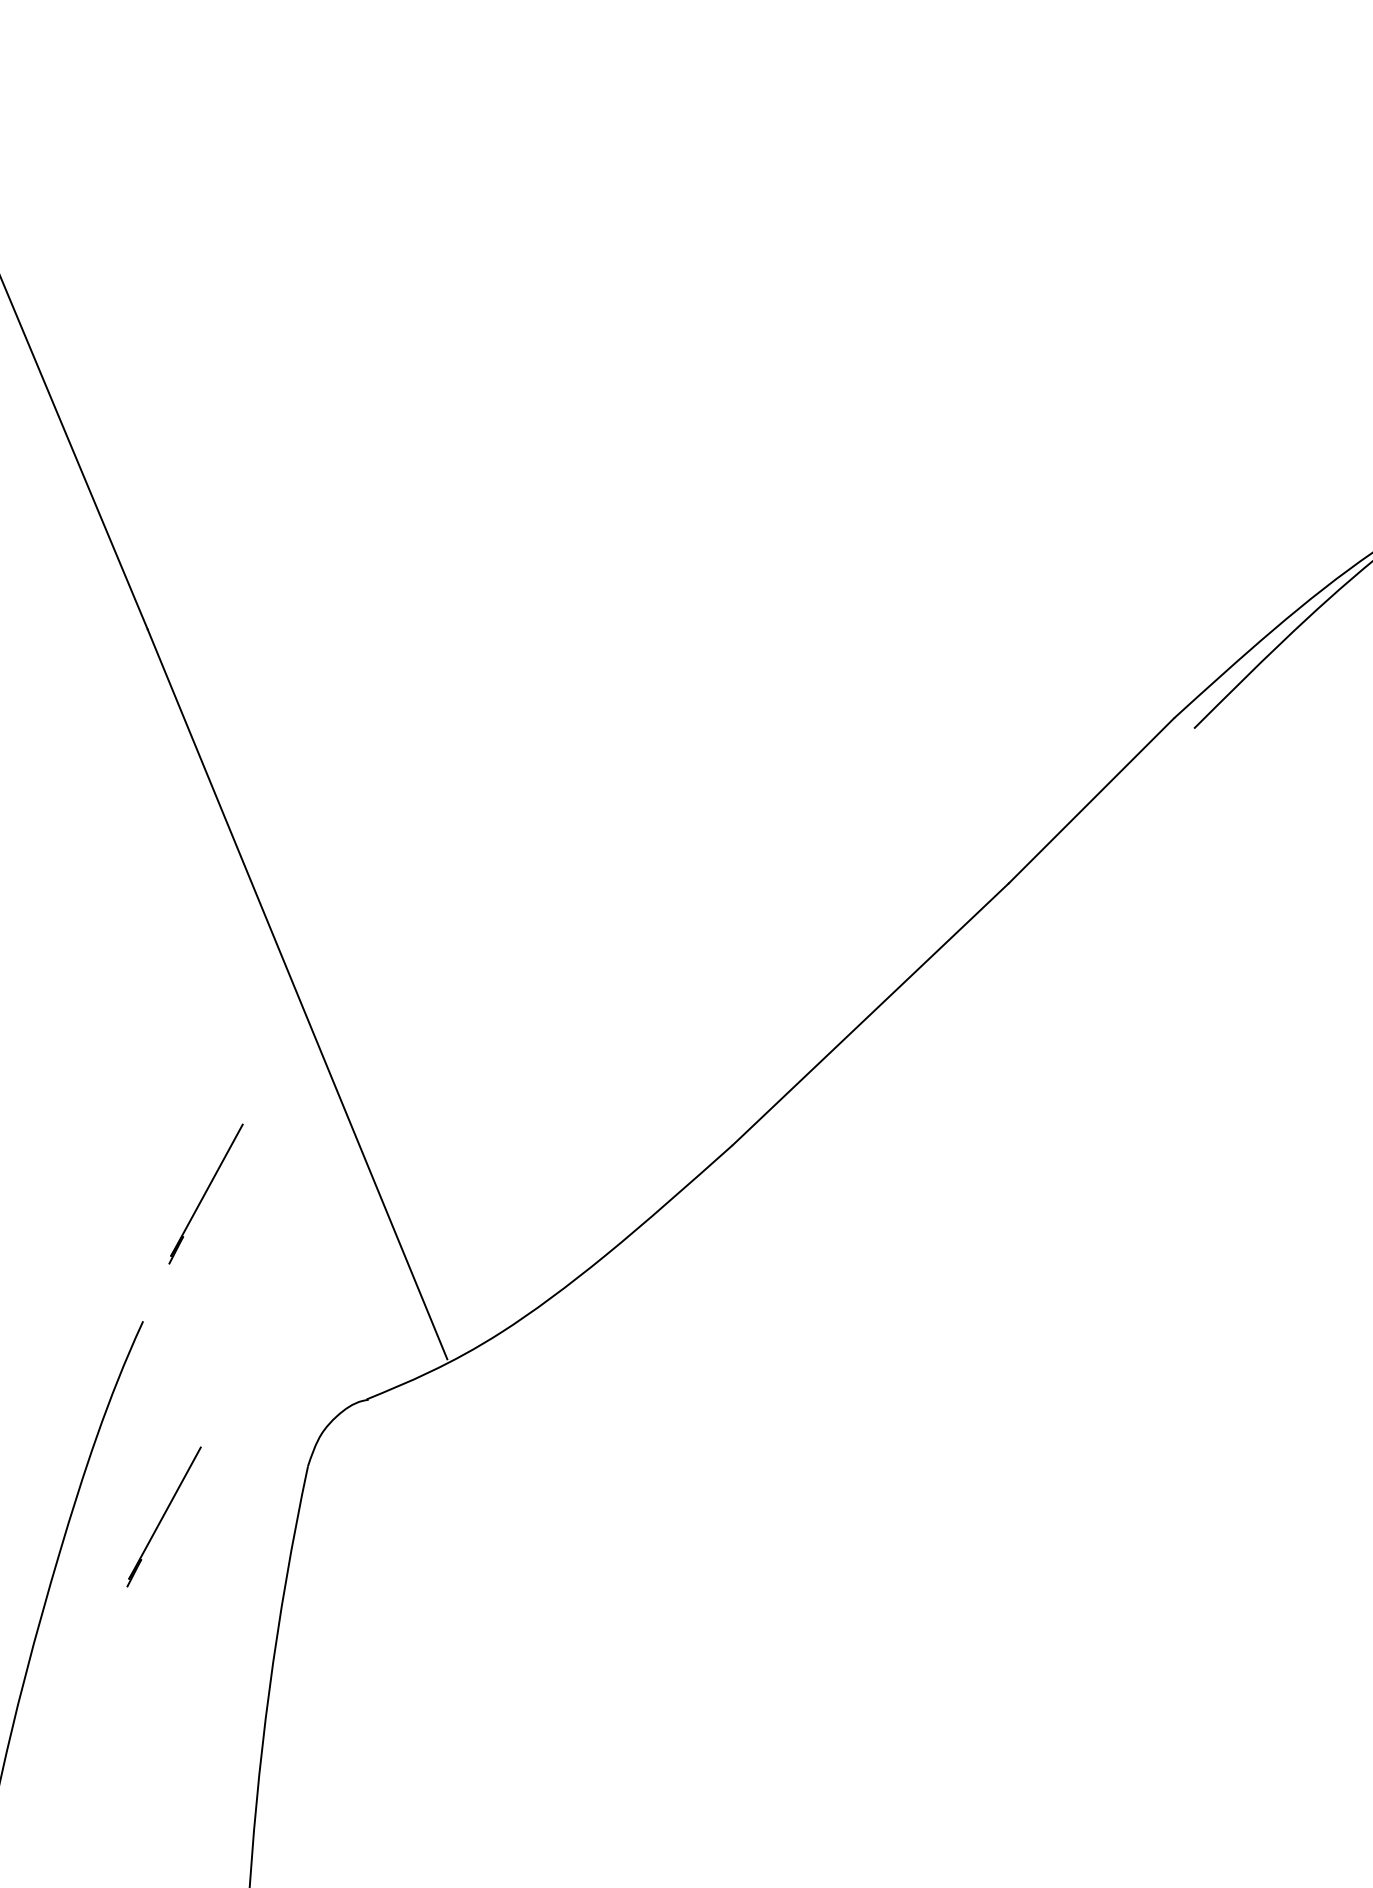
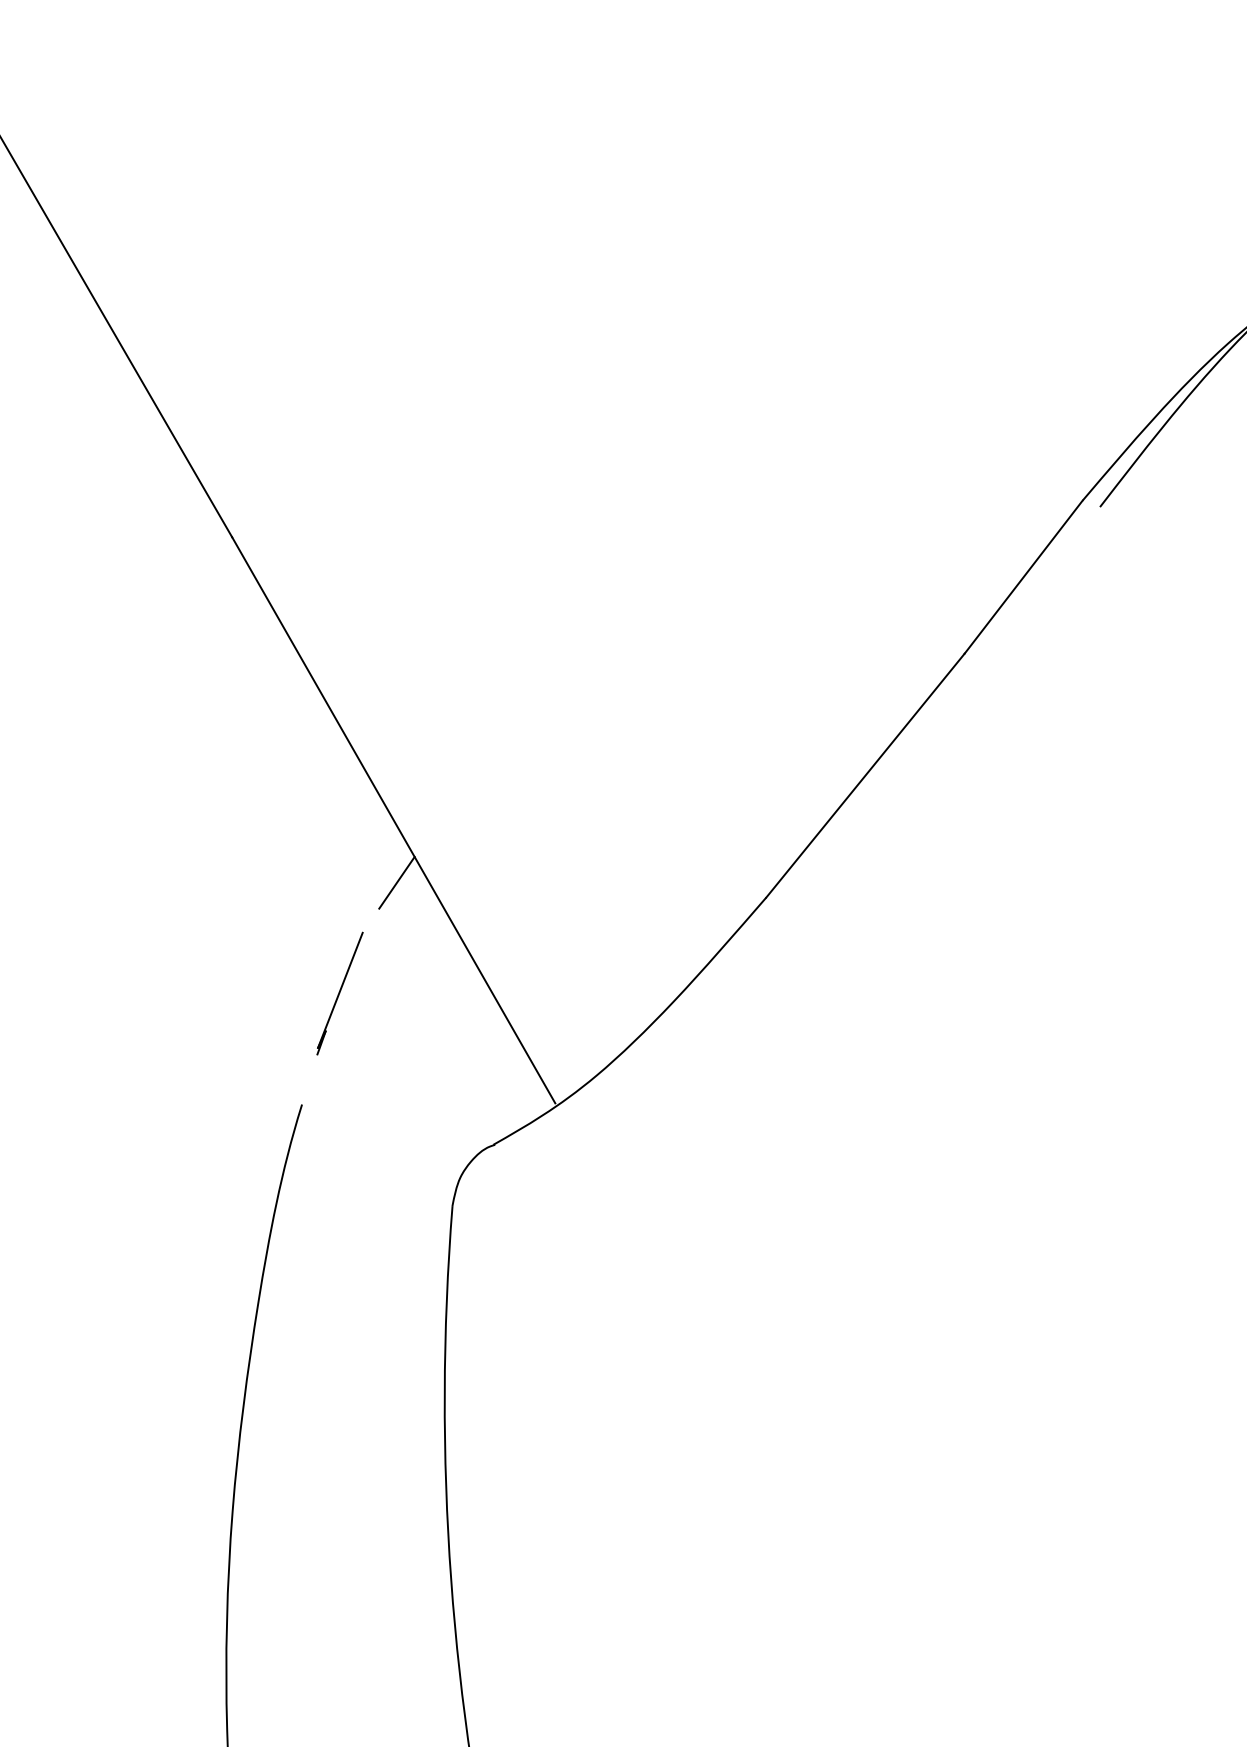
line: (291, 1069) -> (396, 882), added
part: (163, 1516) -> (339, 1262), removed

